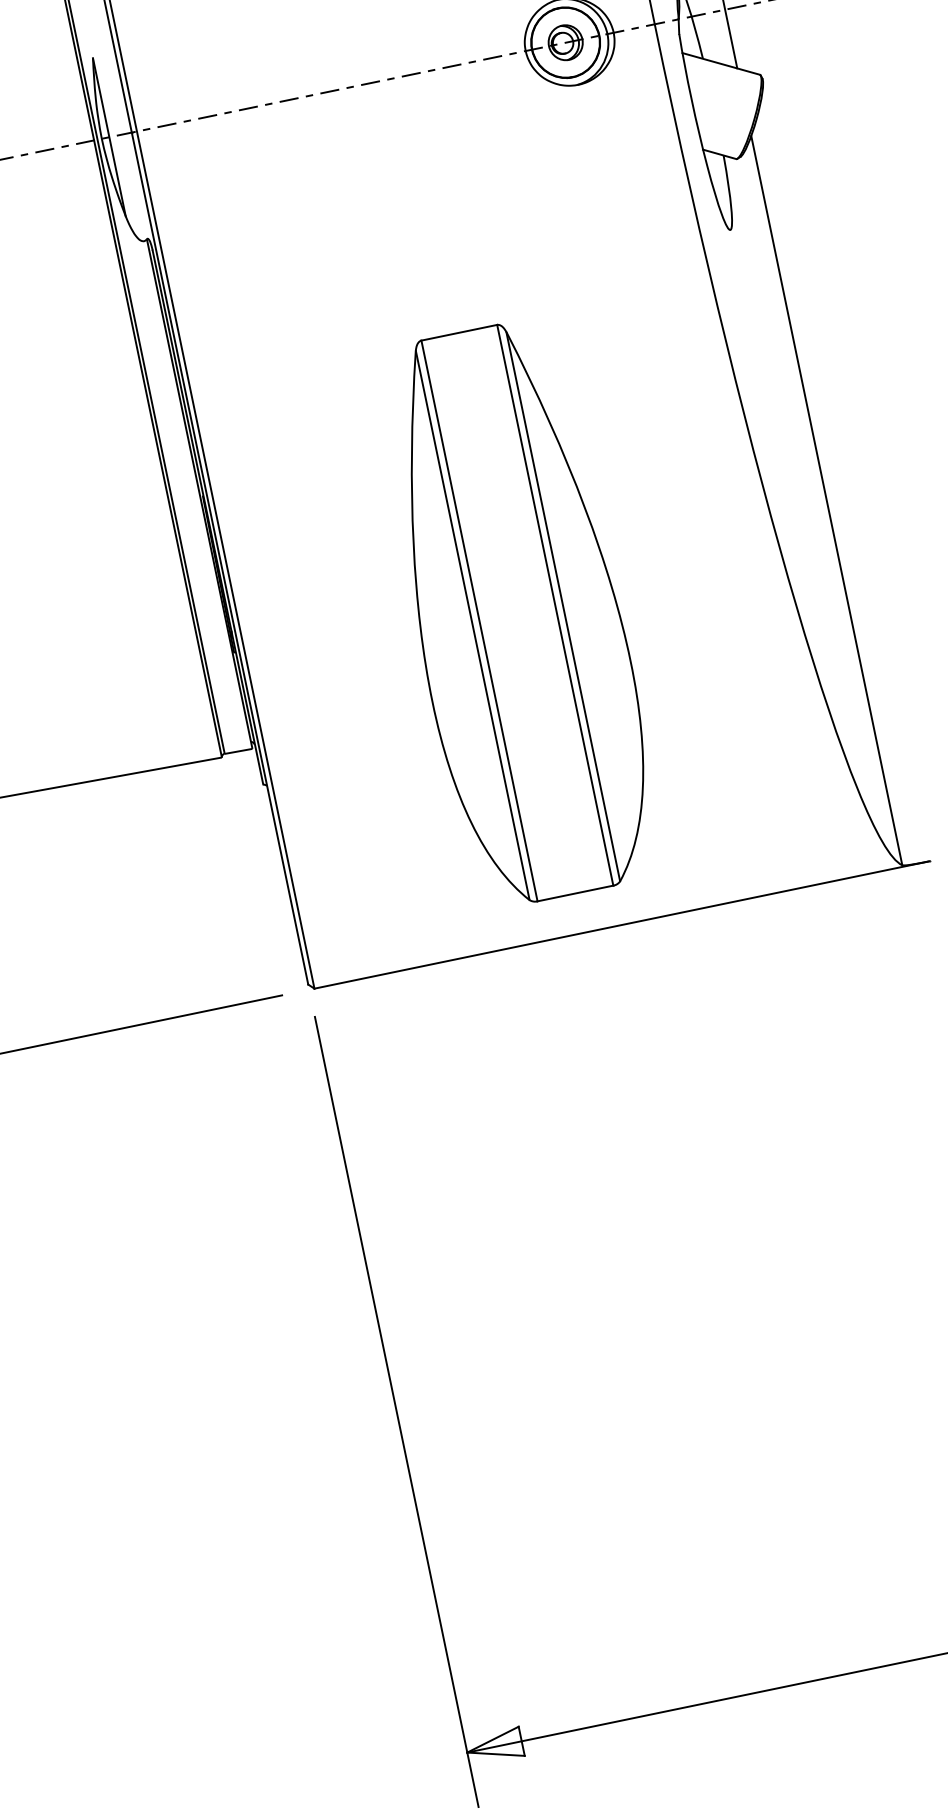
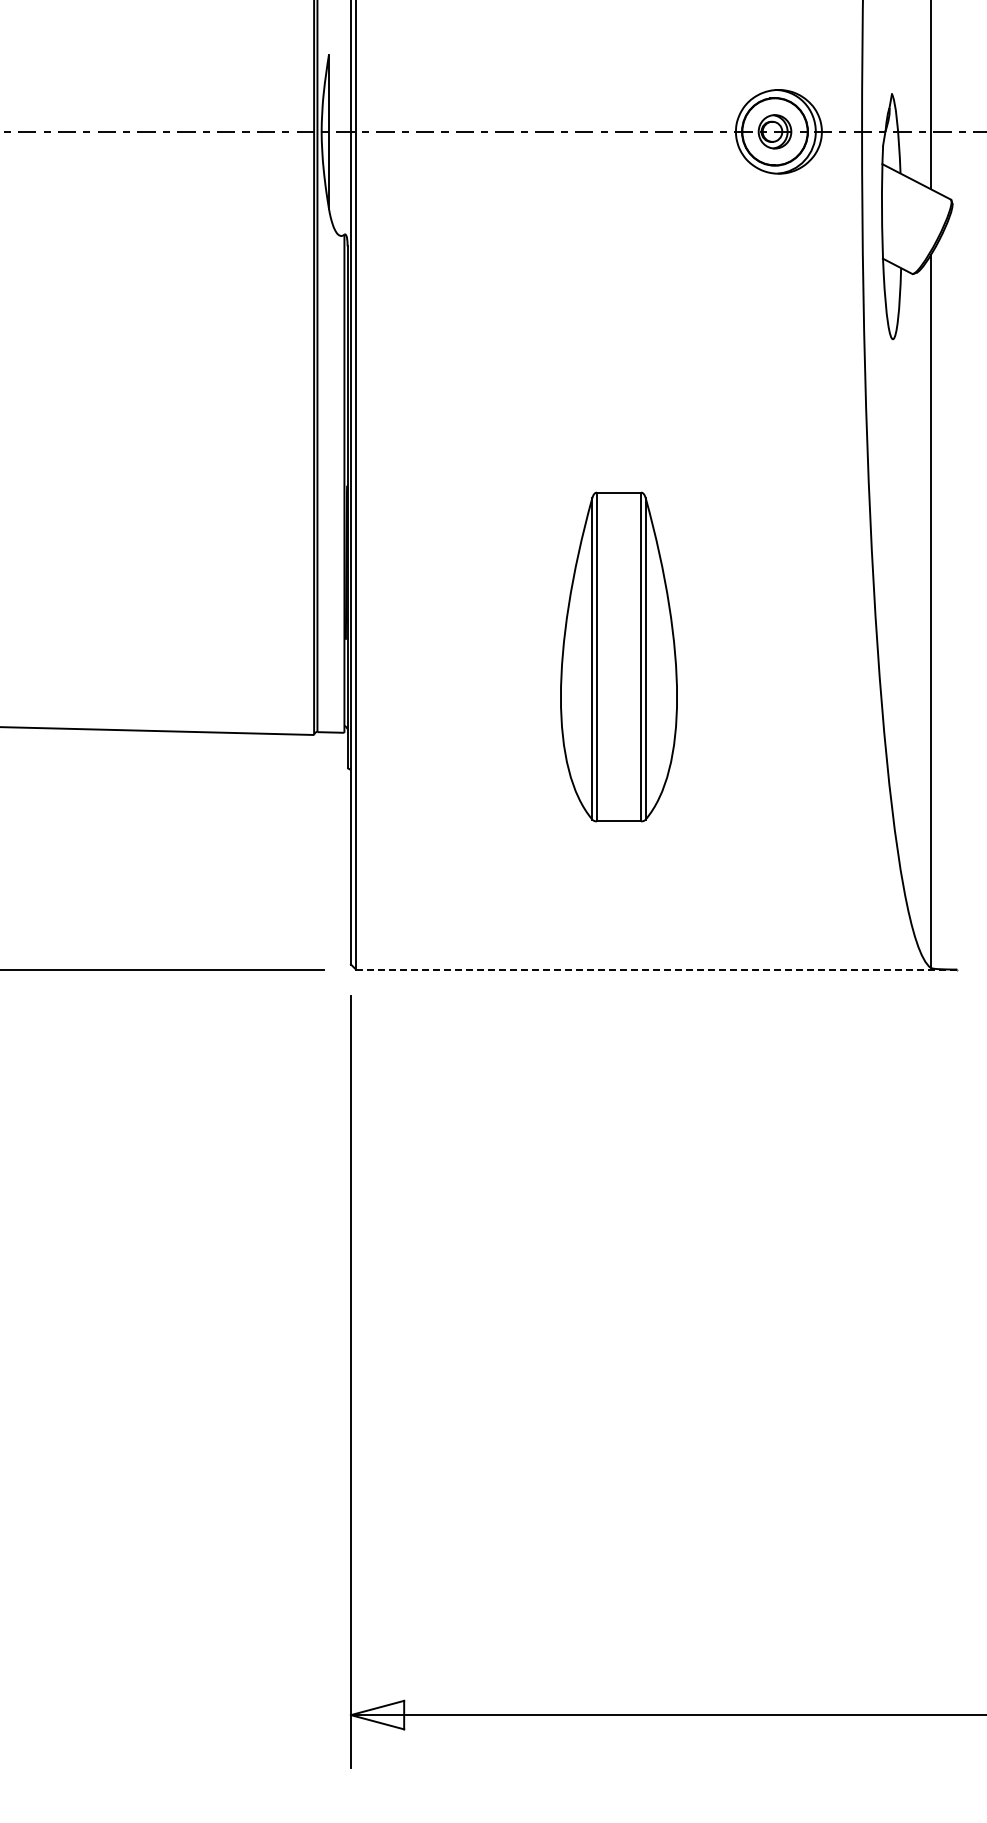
part: (516, 612) -> (618, 656), size x0.6
line: (621, 924) -> (656, 969), solid -> dashed

